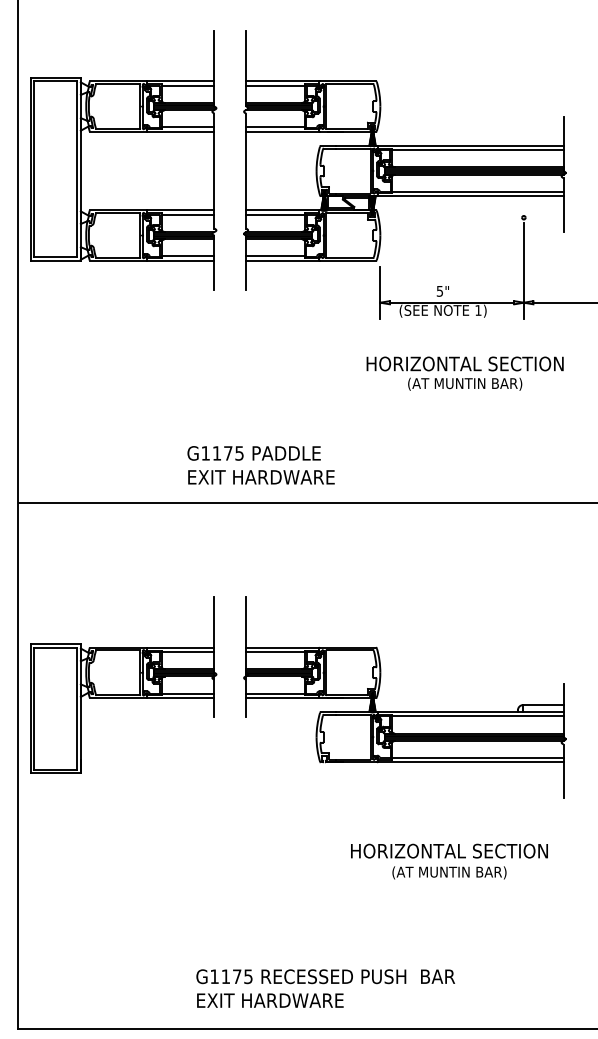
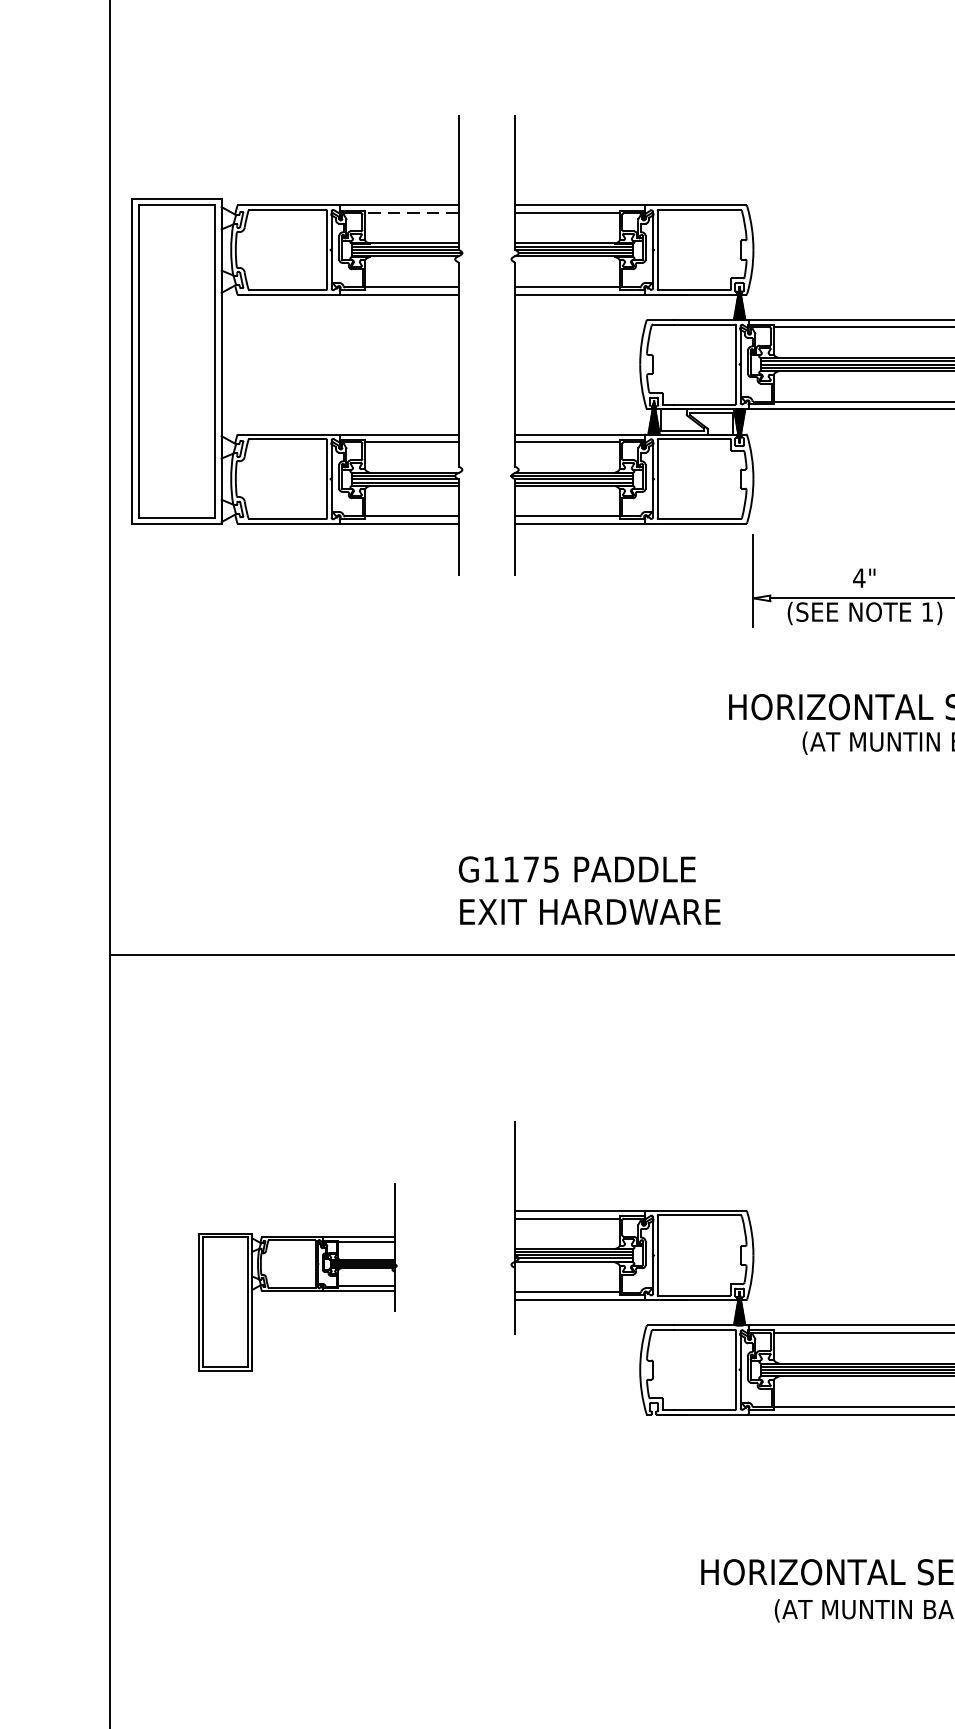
line: (187, 85) -> (411, 212), solid -> dashed
text: (439, 291) -> (858, 578), 5" -> 4"
text: (260, 465) -> (588, 890), moved
part: (123, 684) -> (297, 1276), size x0.6

